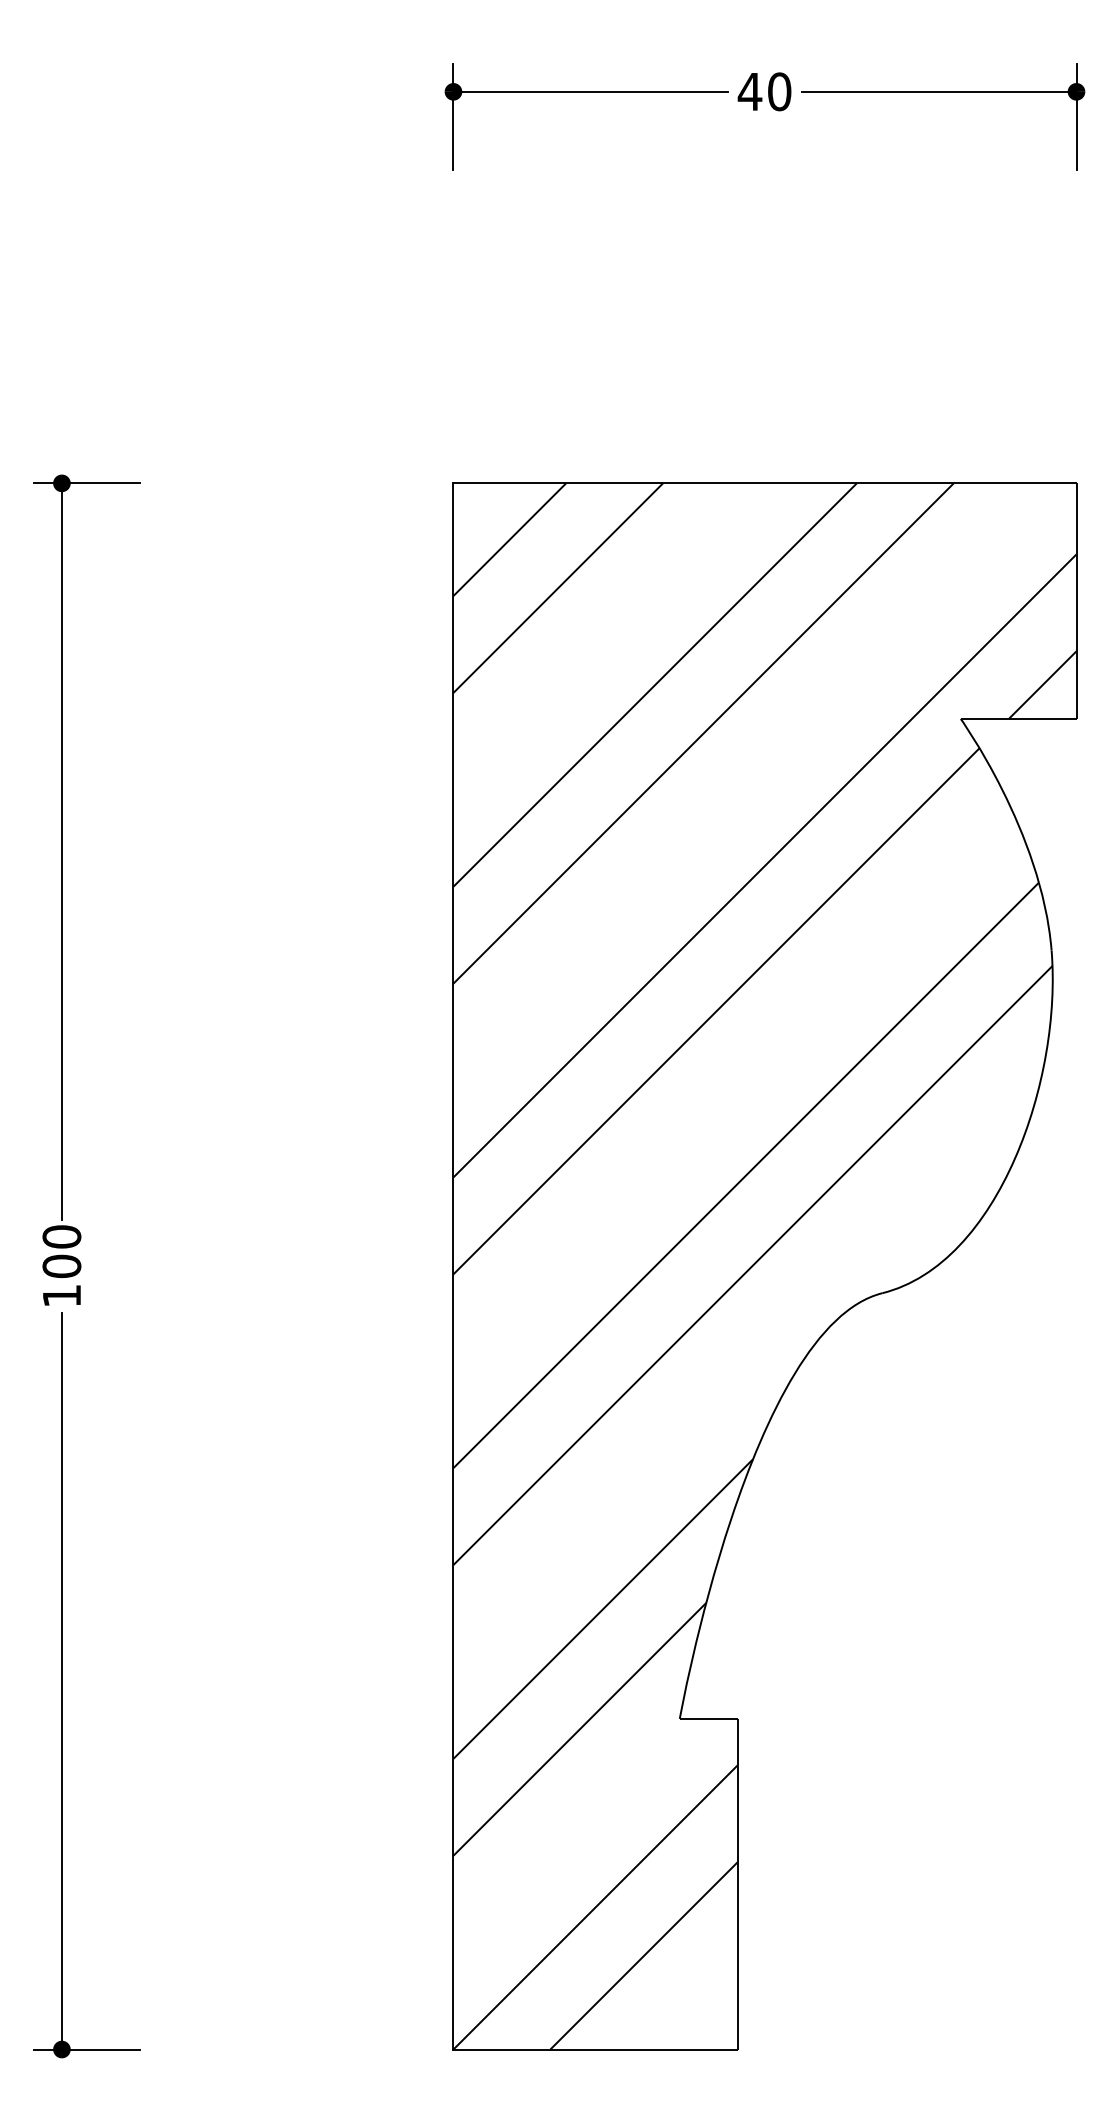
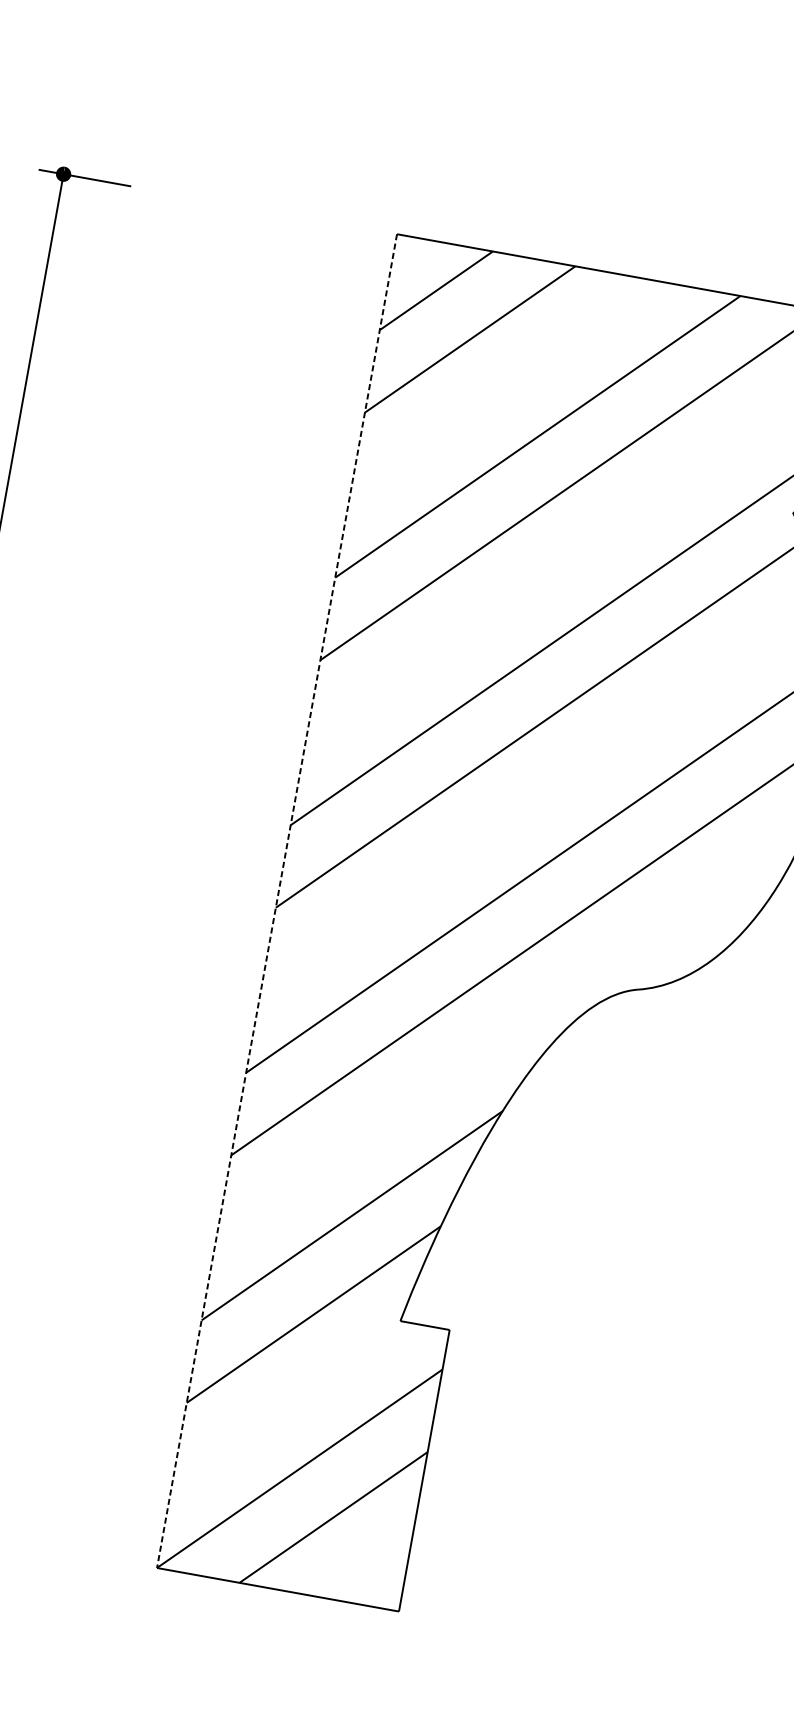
line: (453, 1266) -> (277, 901), solid -> dashed

